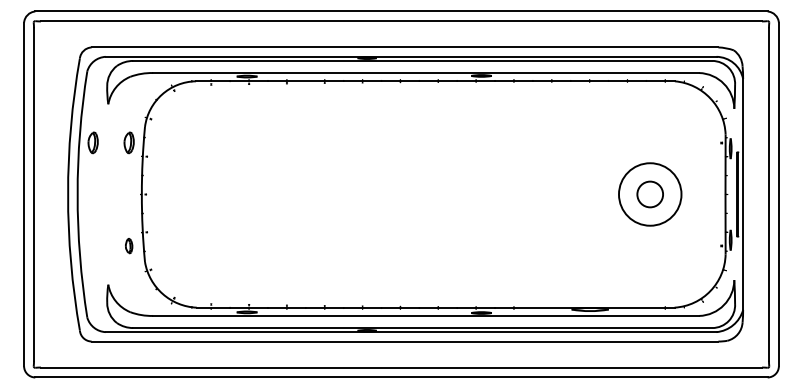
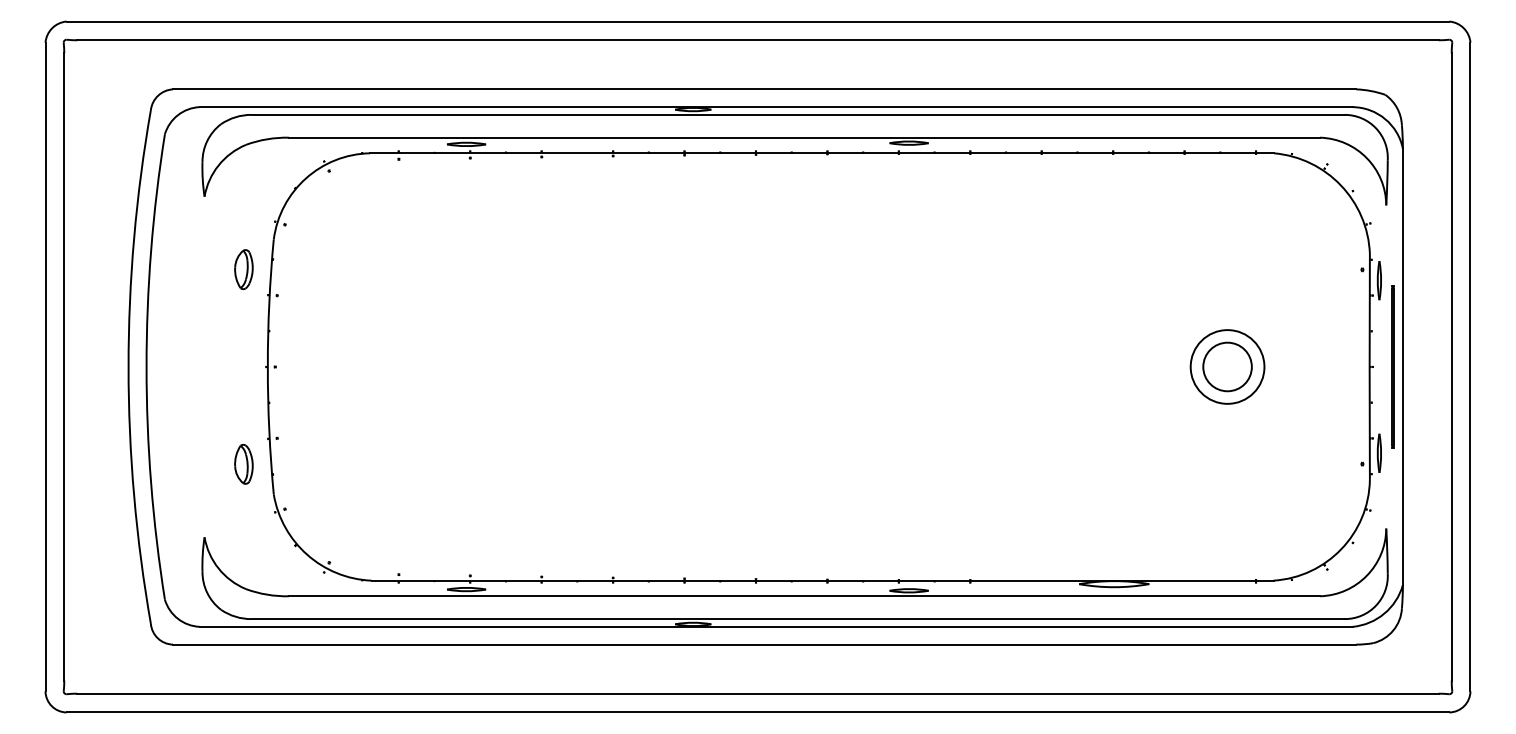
part: (92, 142) -> (174, 268), removed
circle: (649, 194) -> (1226, 367), size x0.62
part: (128, 245) -> (242, 463), size x1.43

